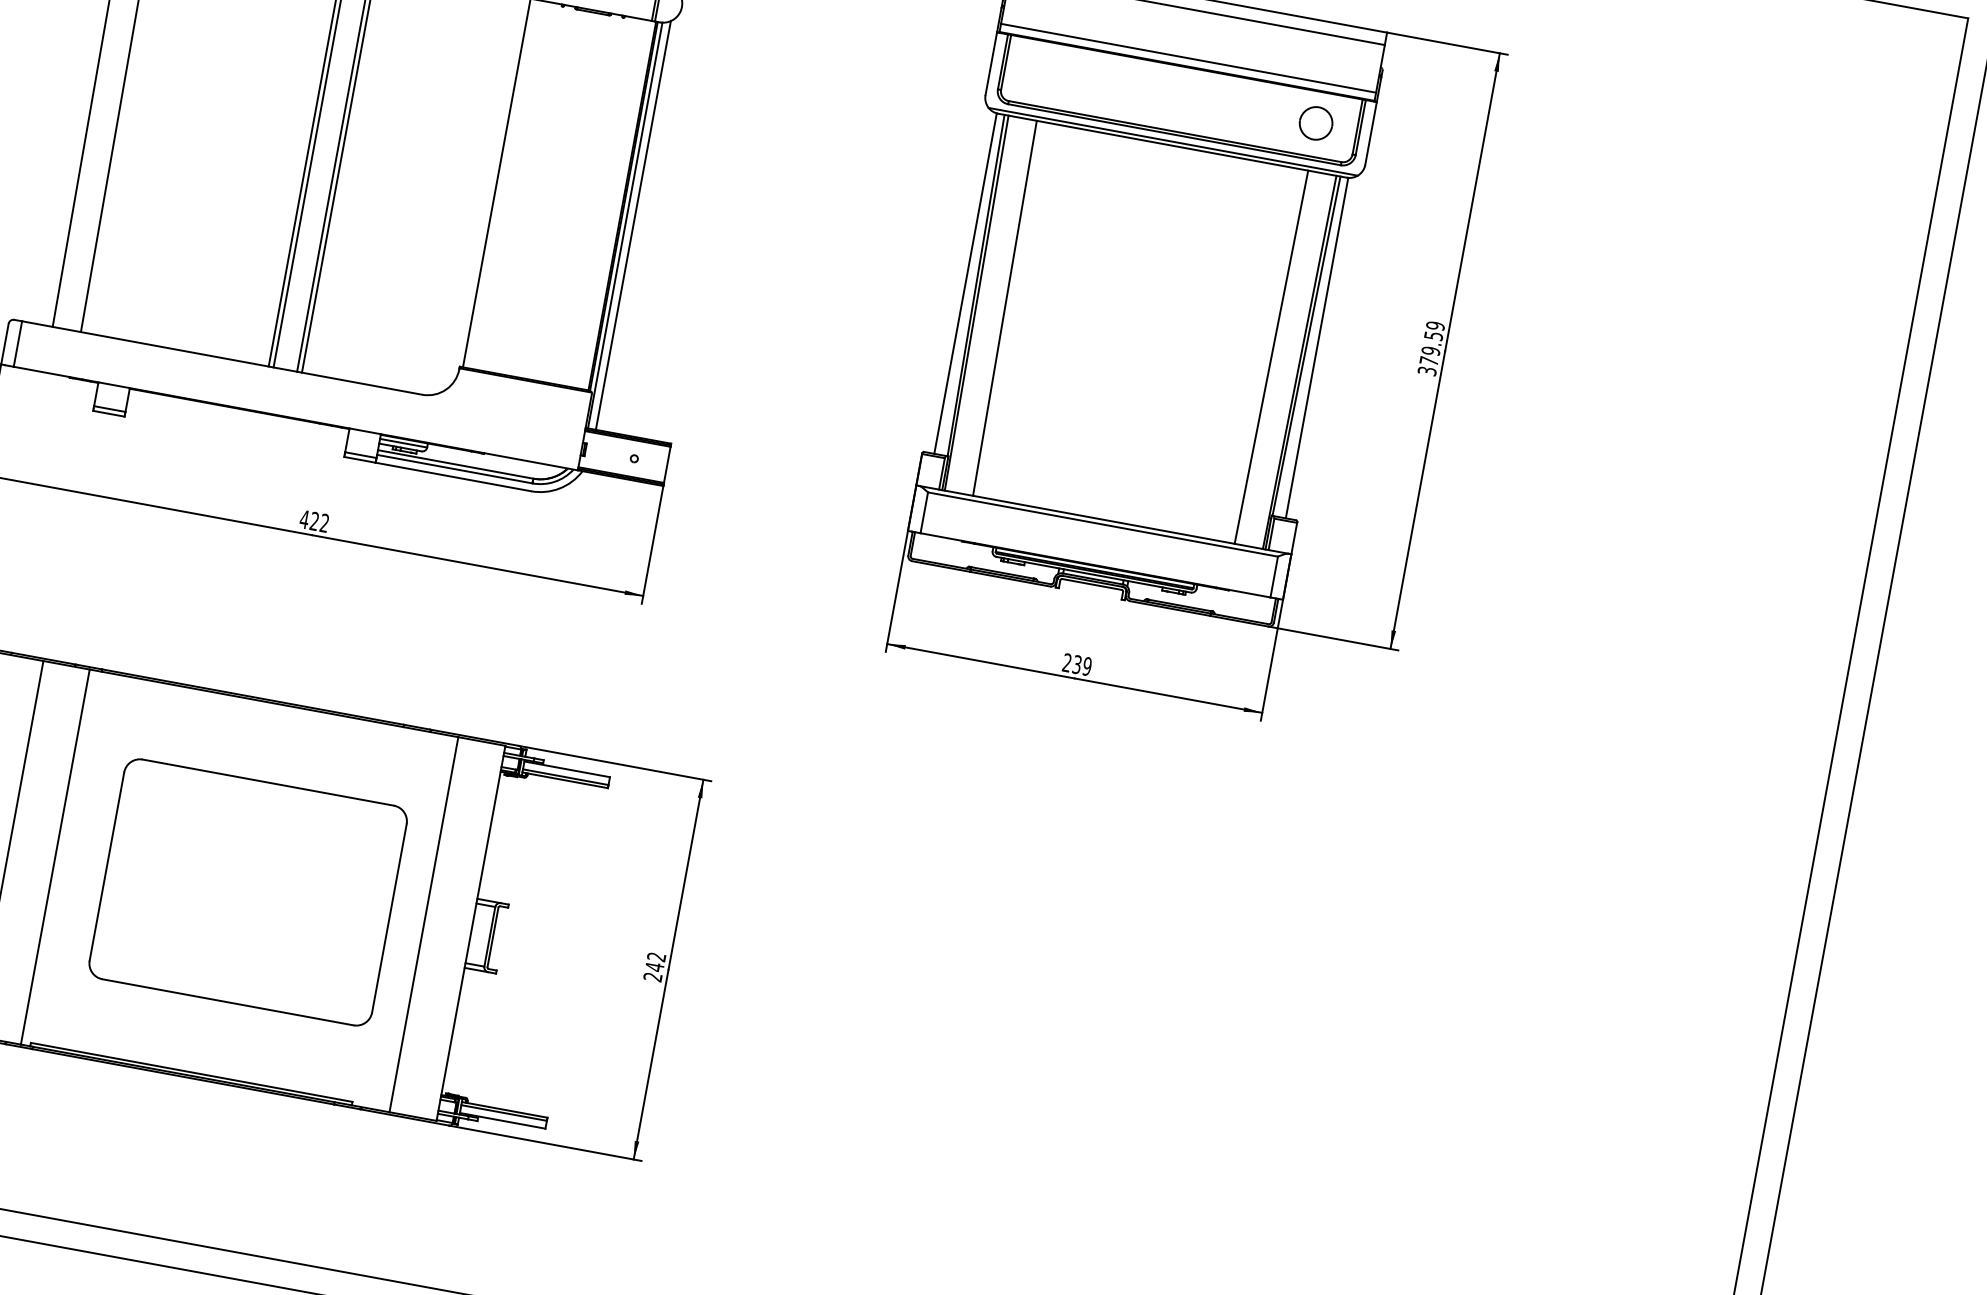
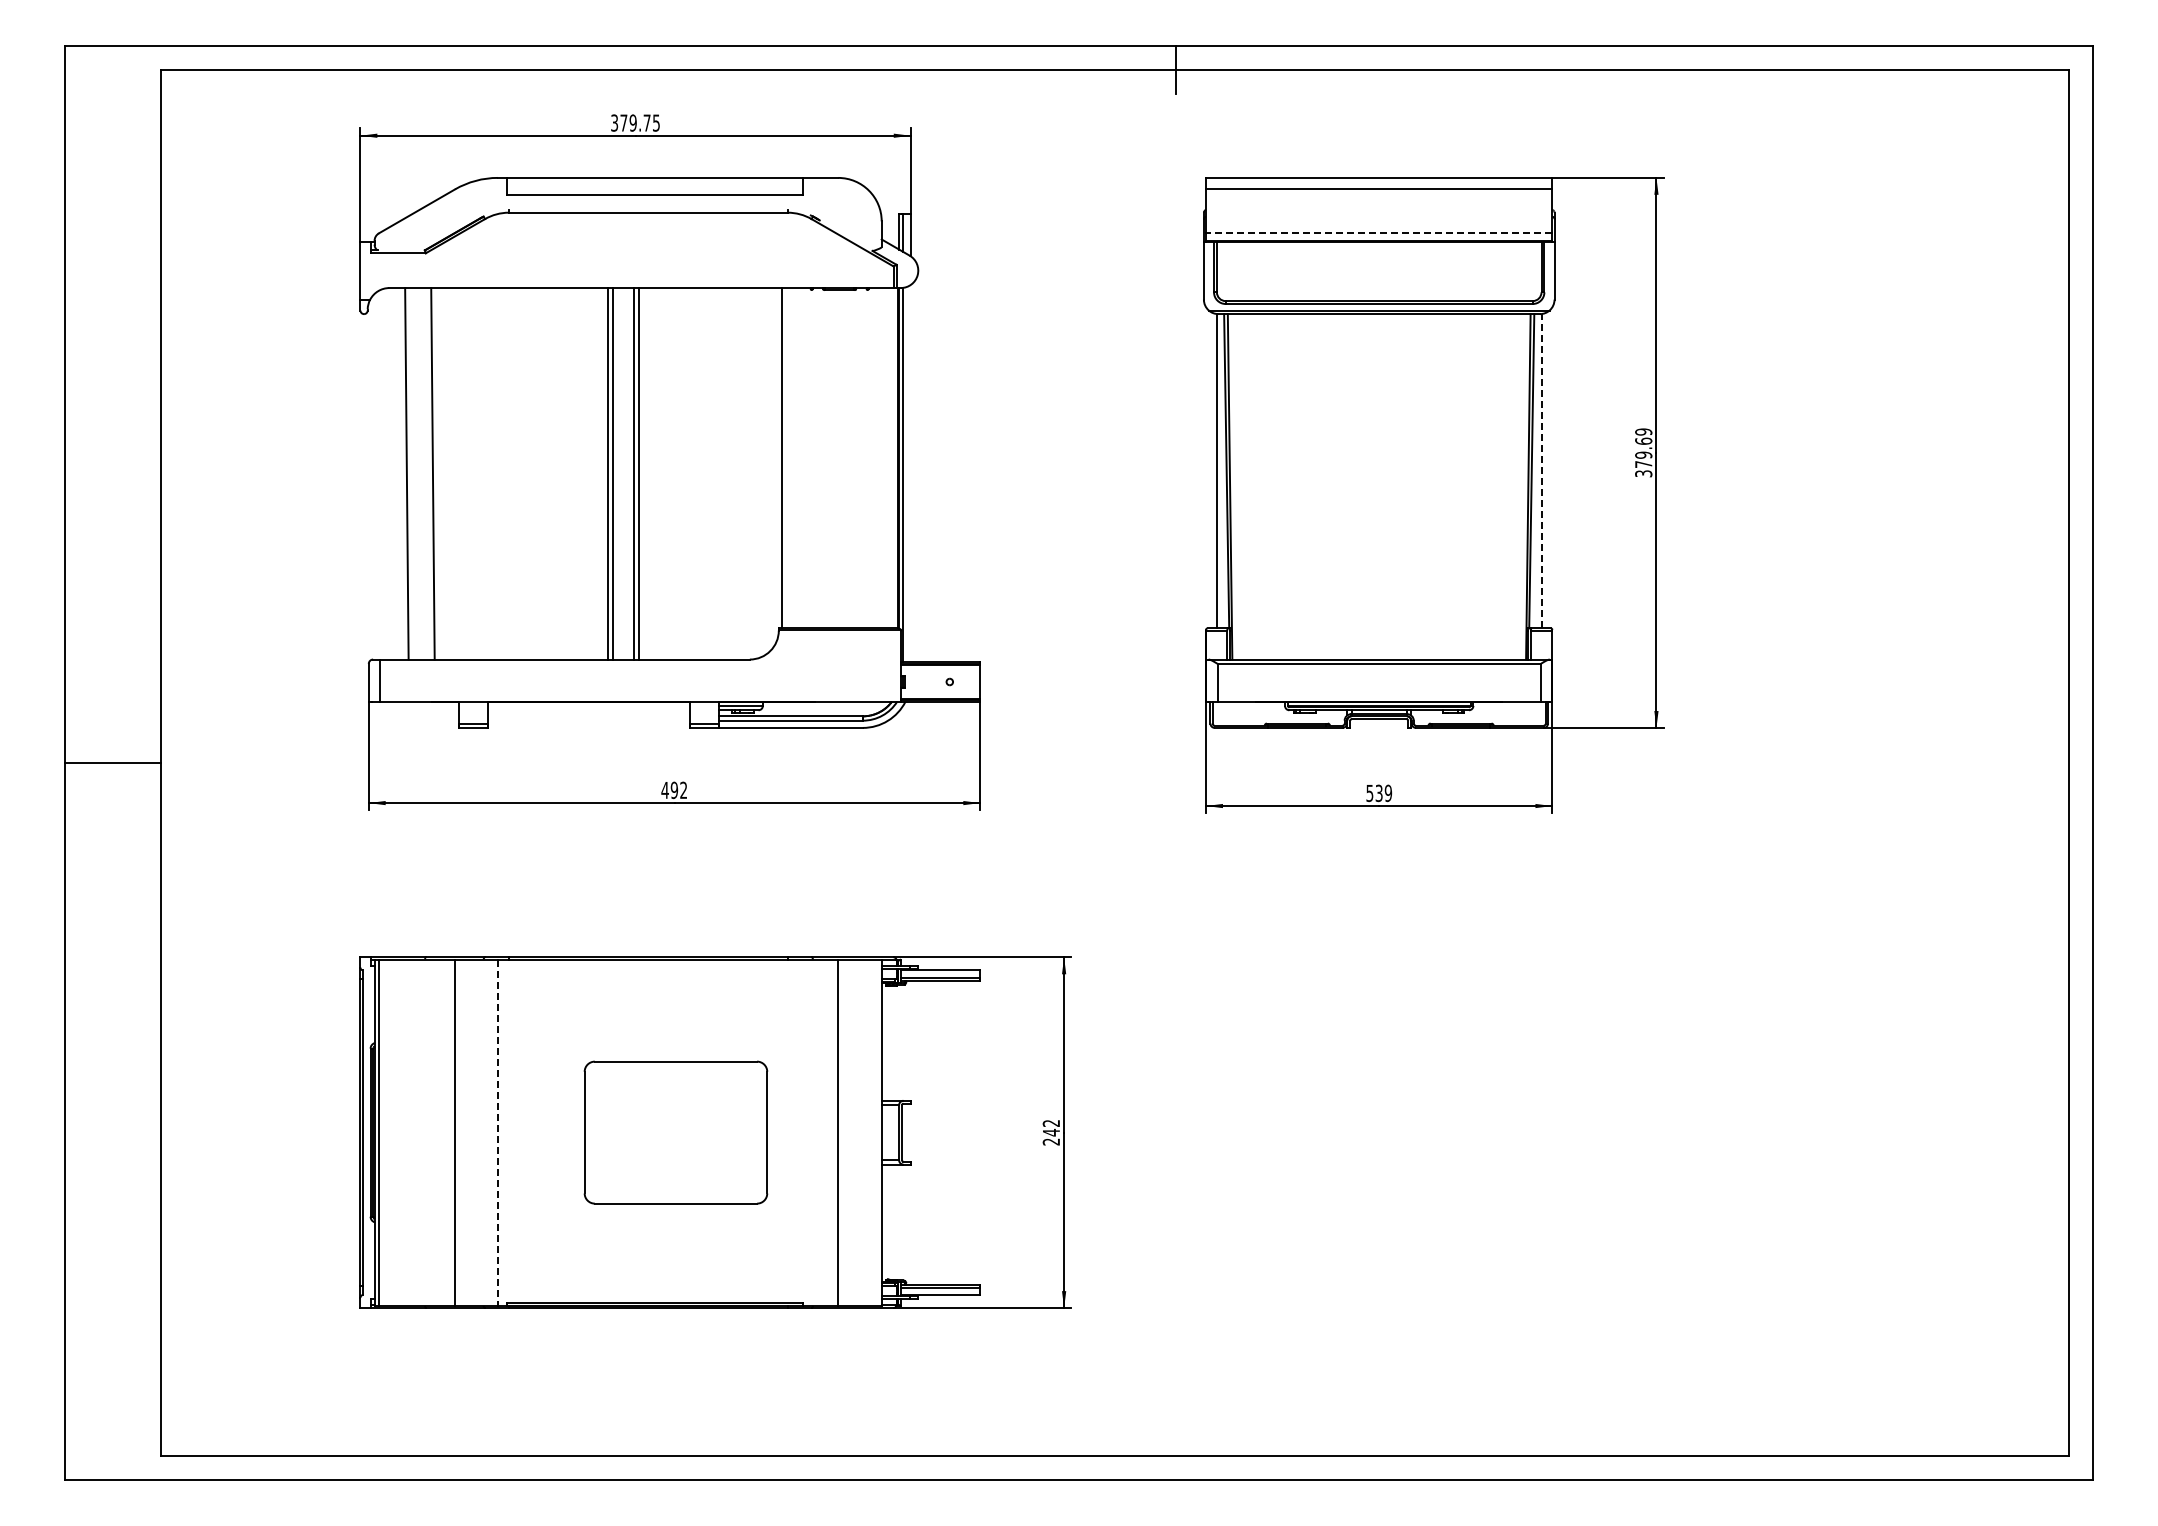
line: (1187, 58) -> (1378, 233), solid -> dashed
part: (1315, 123) -> (1503, 270), removed
line: (633, 225) -> (910, 473), removed
line: (1004, 307) -> (1255, 486), removed
text: (1433, 335) -> (1643, 440), 379.59 -> 379.69
line: (1317, 347) -> (1541, 470), solid -> dashed
line: (1271, 356) -> (1502, 486), removed
text: (314, 521) -> (674, 790), 422 -> 492
text: (1066, 662) -> (1369, 793), 239 -> 539
line: (54, 857) -> (497, 1133), solid -> dashed
part: (247, 892) -> (675, 1132), size x0.7

